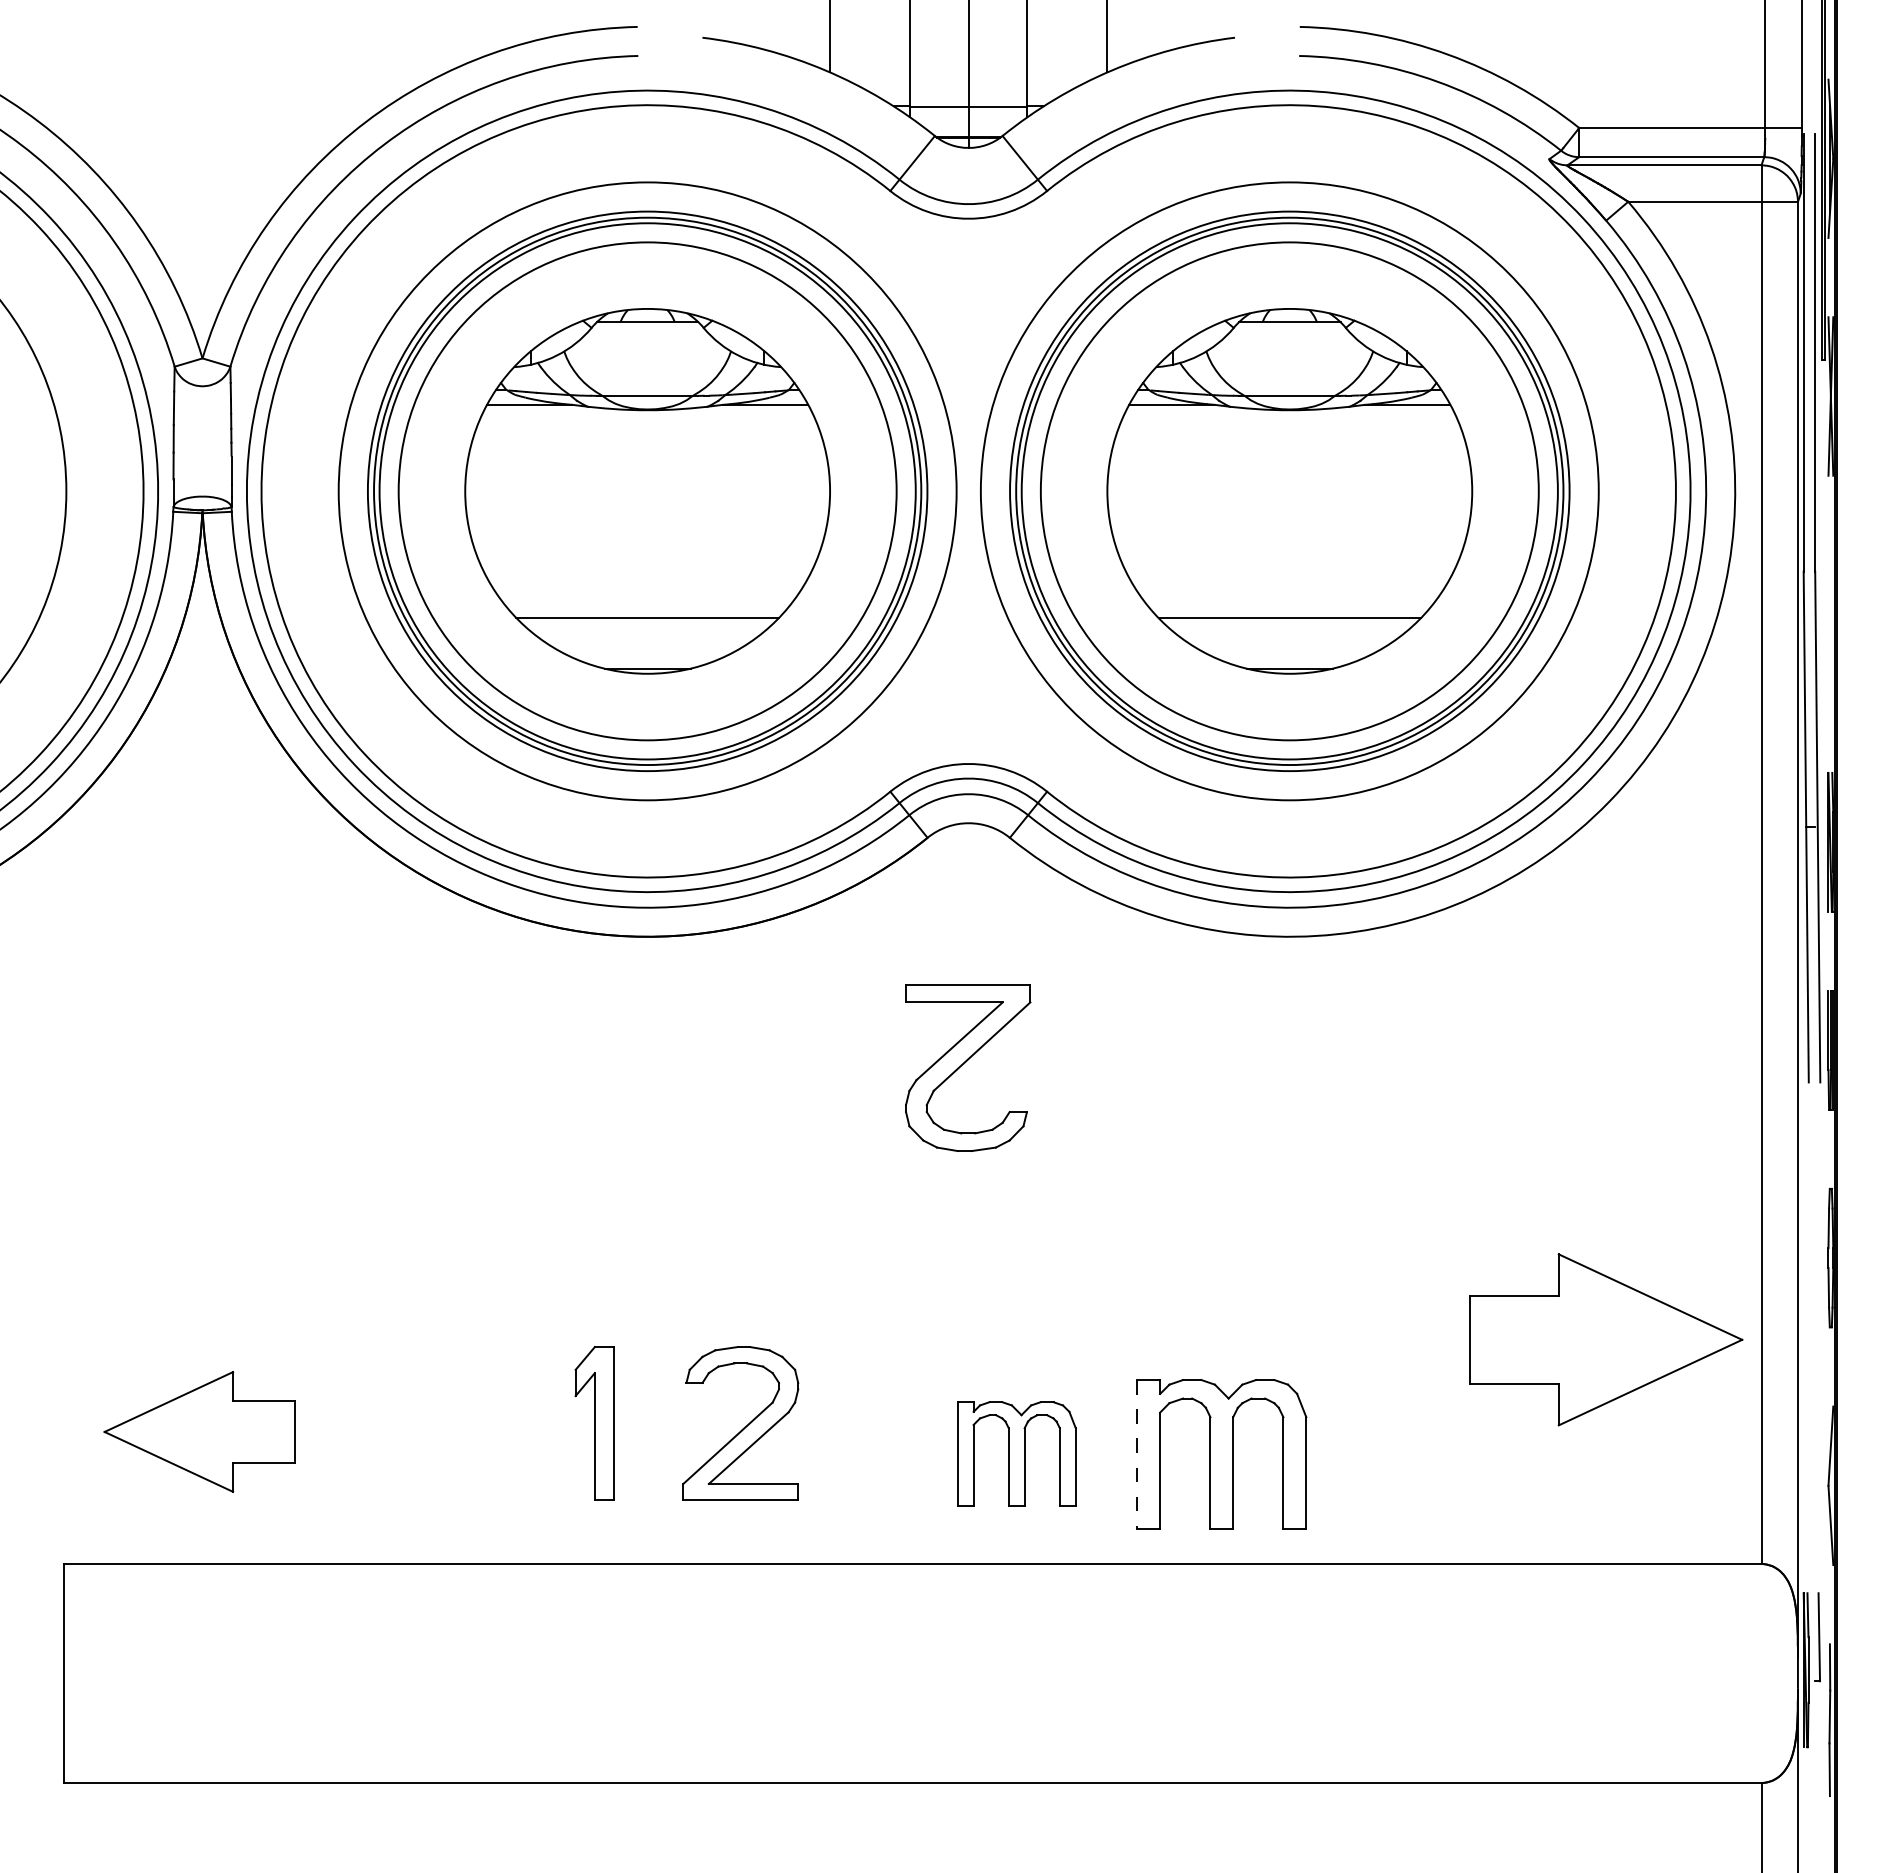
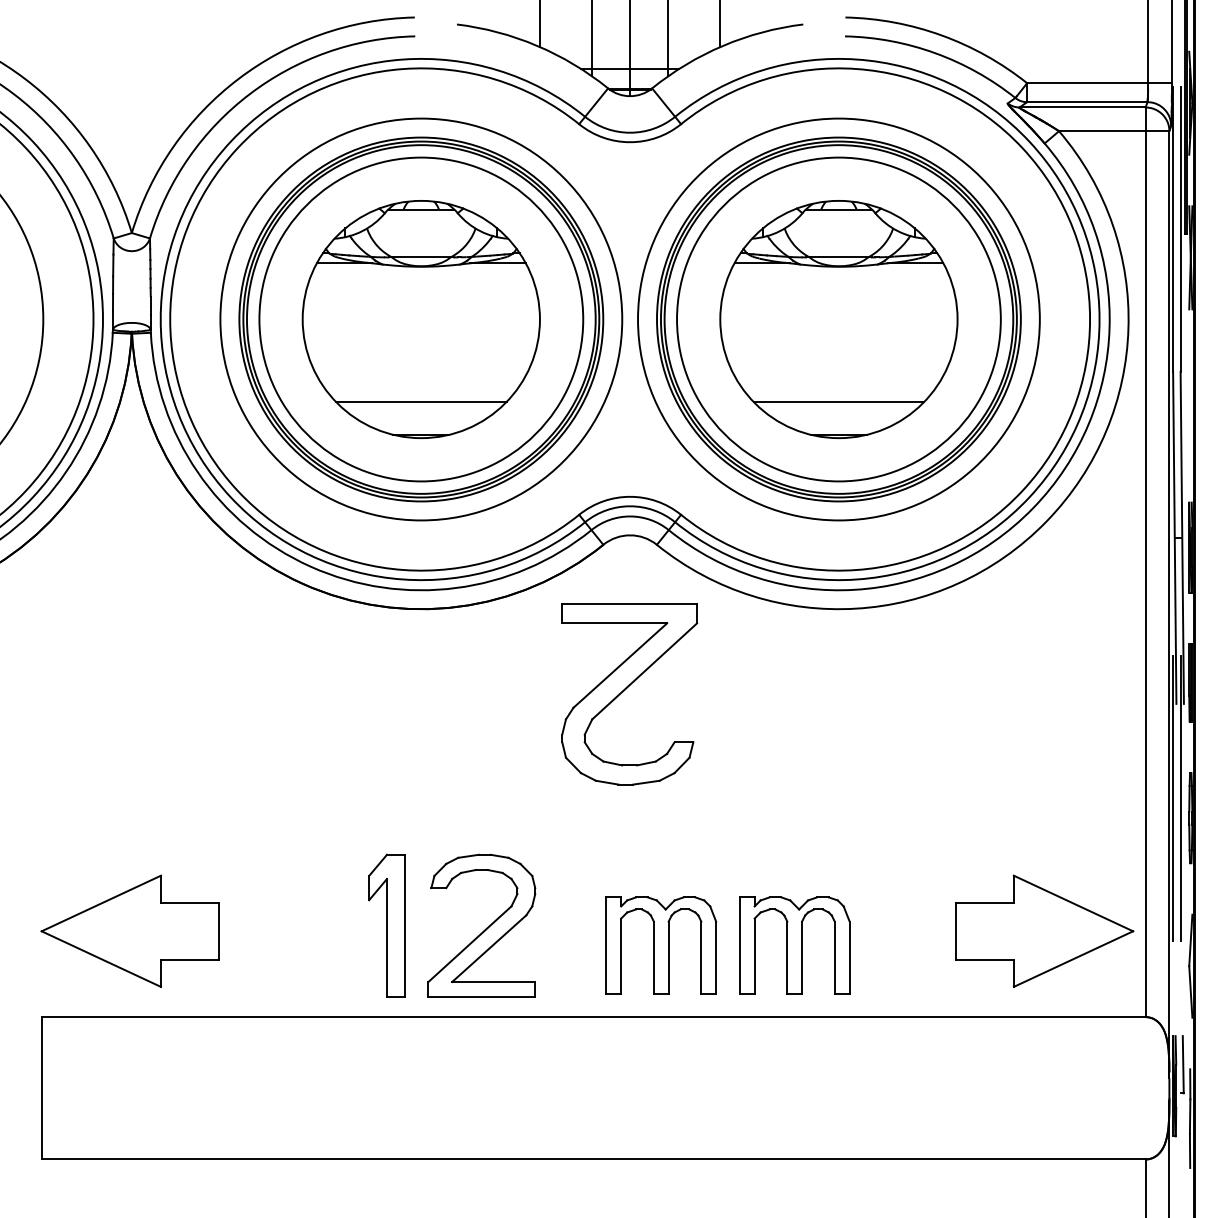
part: (967, 1067) -> (629, 694), size x1.67
line: (1804, 1227) -> (1173, 798), added
line: (1815, 1227) -> (1180, 798), added
part: (1605, 1338) -> (1044, 930), moved
part: (594, 1423) -> (386, 925), size x1.43
part: (740, 1423) -> (481, 925), size x1.43
part: (198, 1430) -> (129, 930), size x1.43
part: (1016, 1453) -> (661, 945), size x1.43
line: (1136, 1455) -> (739, 946), dashed -> solid

